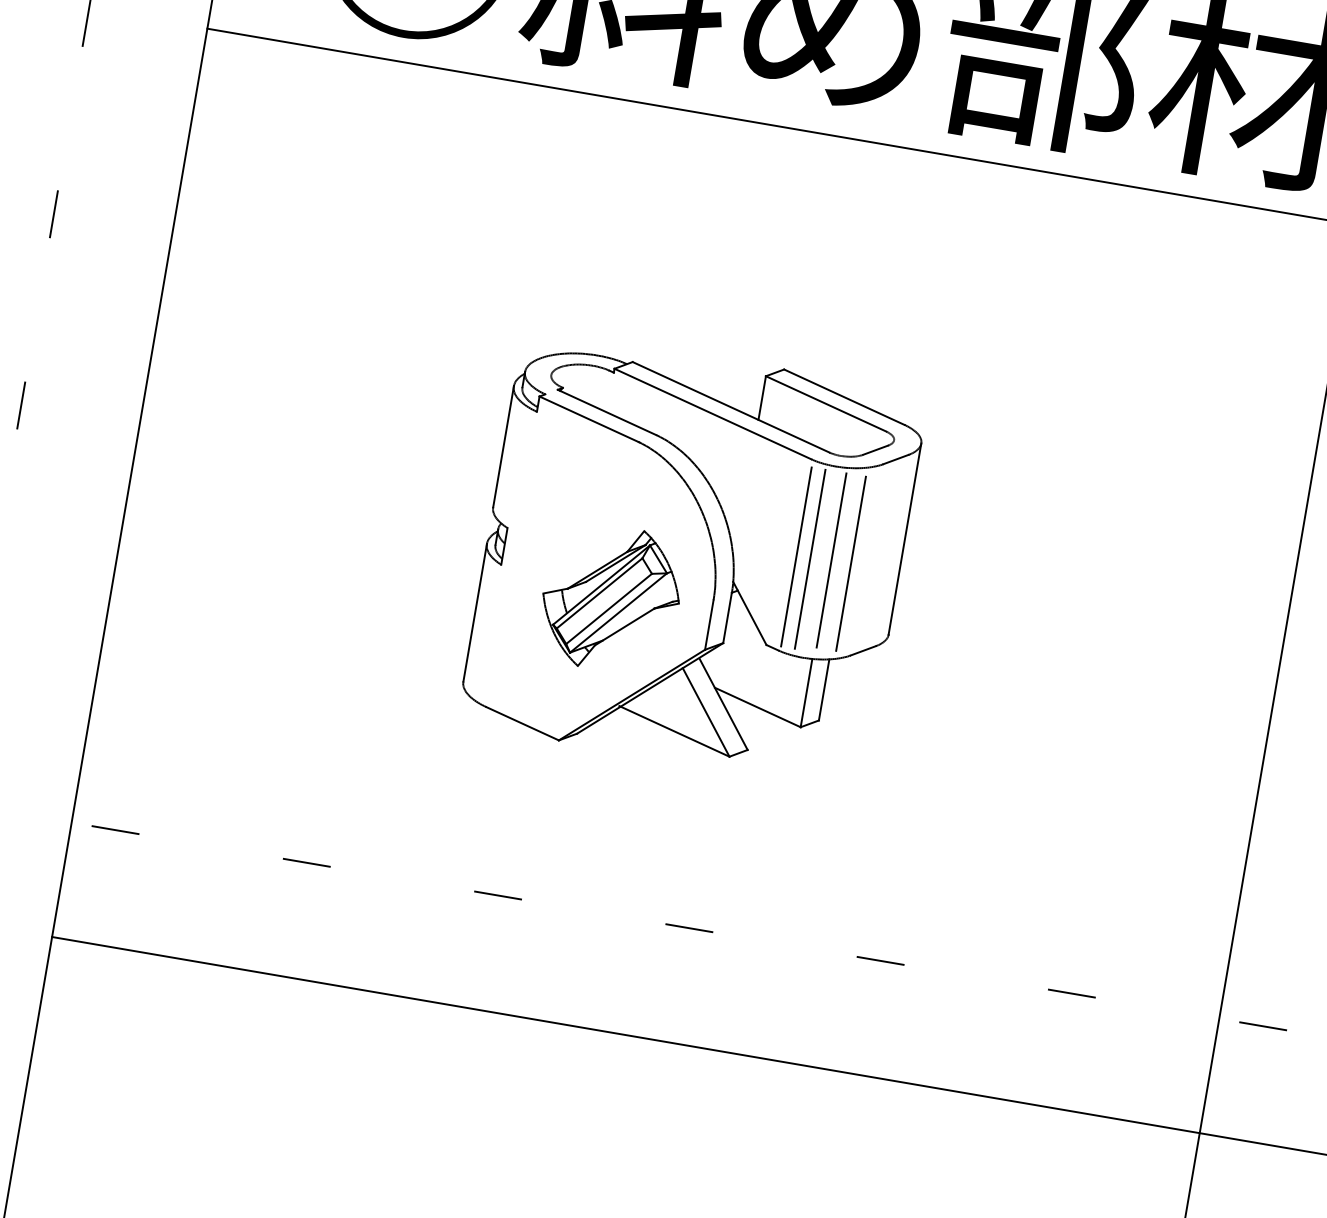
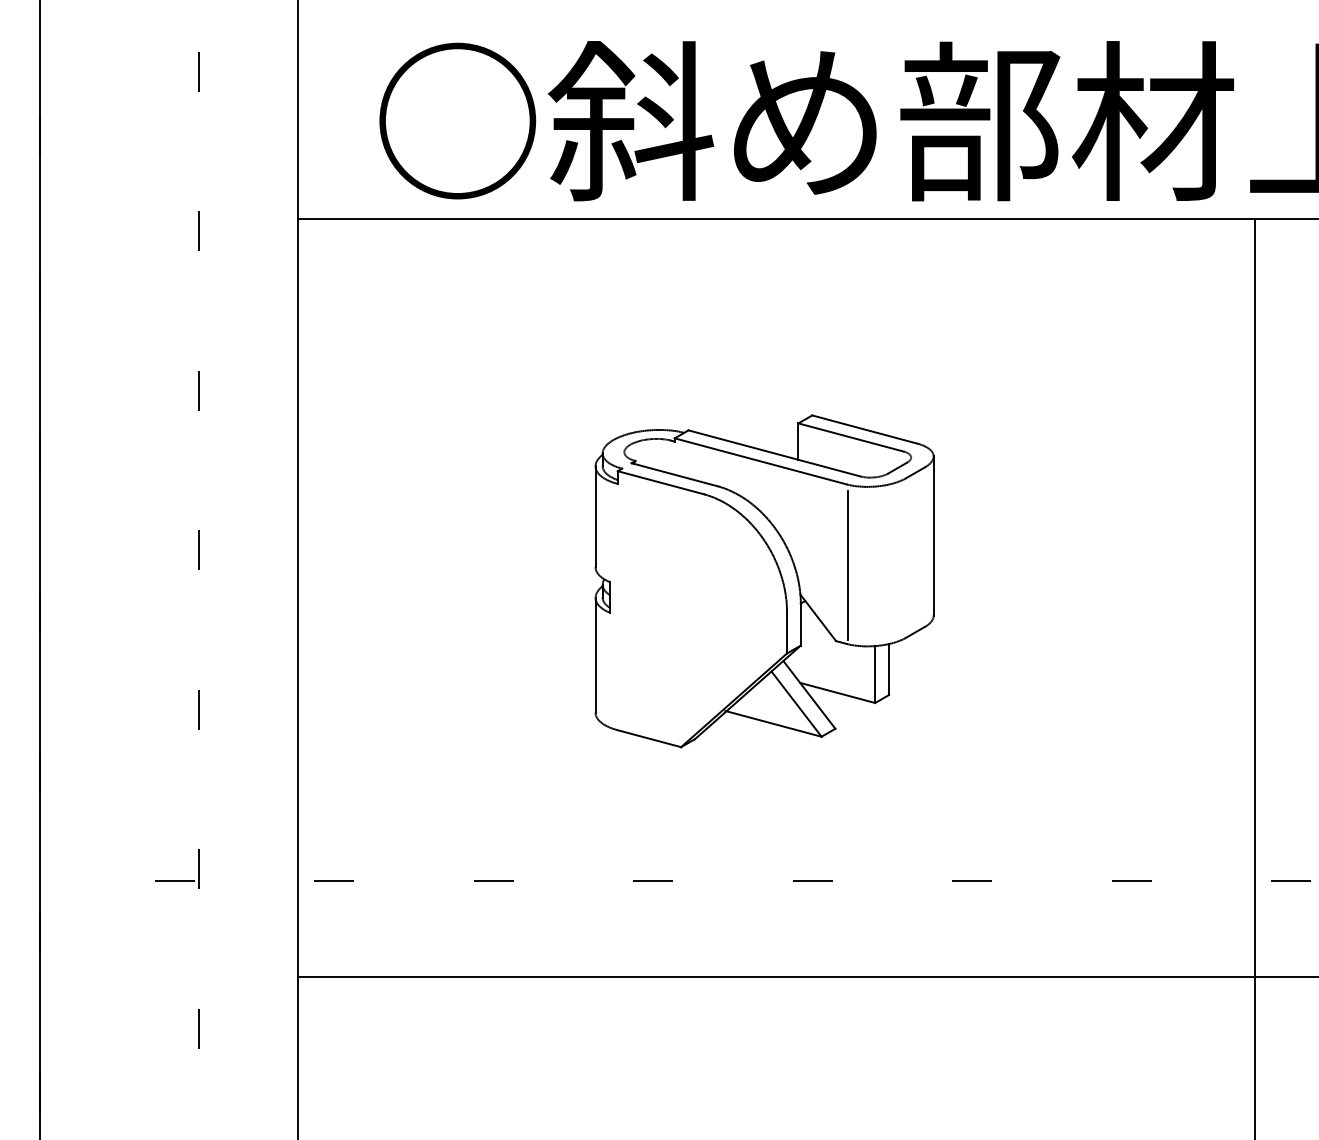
line: (810, 559) -> (859, 565), removed
line: (832, 560) -> (877, 563), removed
line: (851, 563) -> (893, 563), removed
part: (610, 597) -> (703, 624), removed

